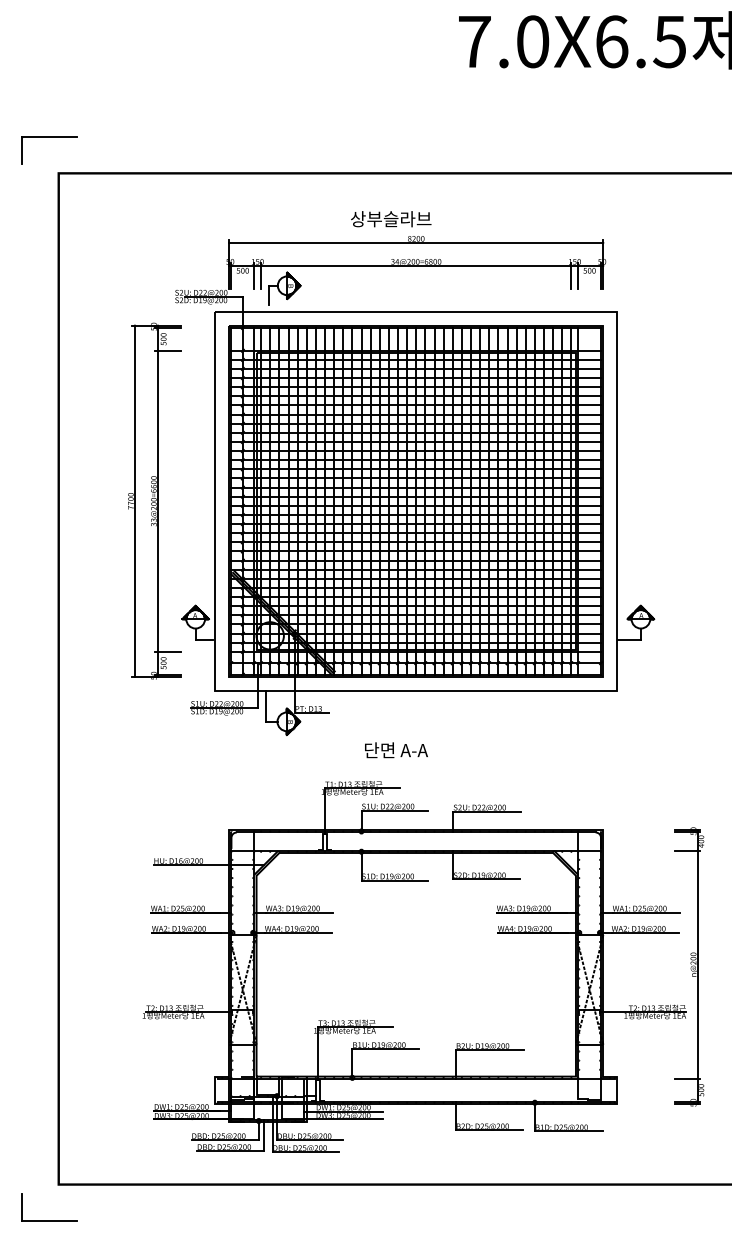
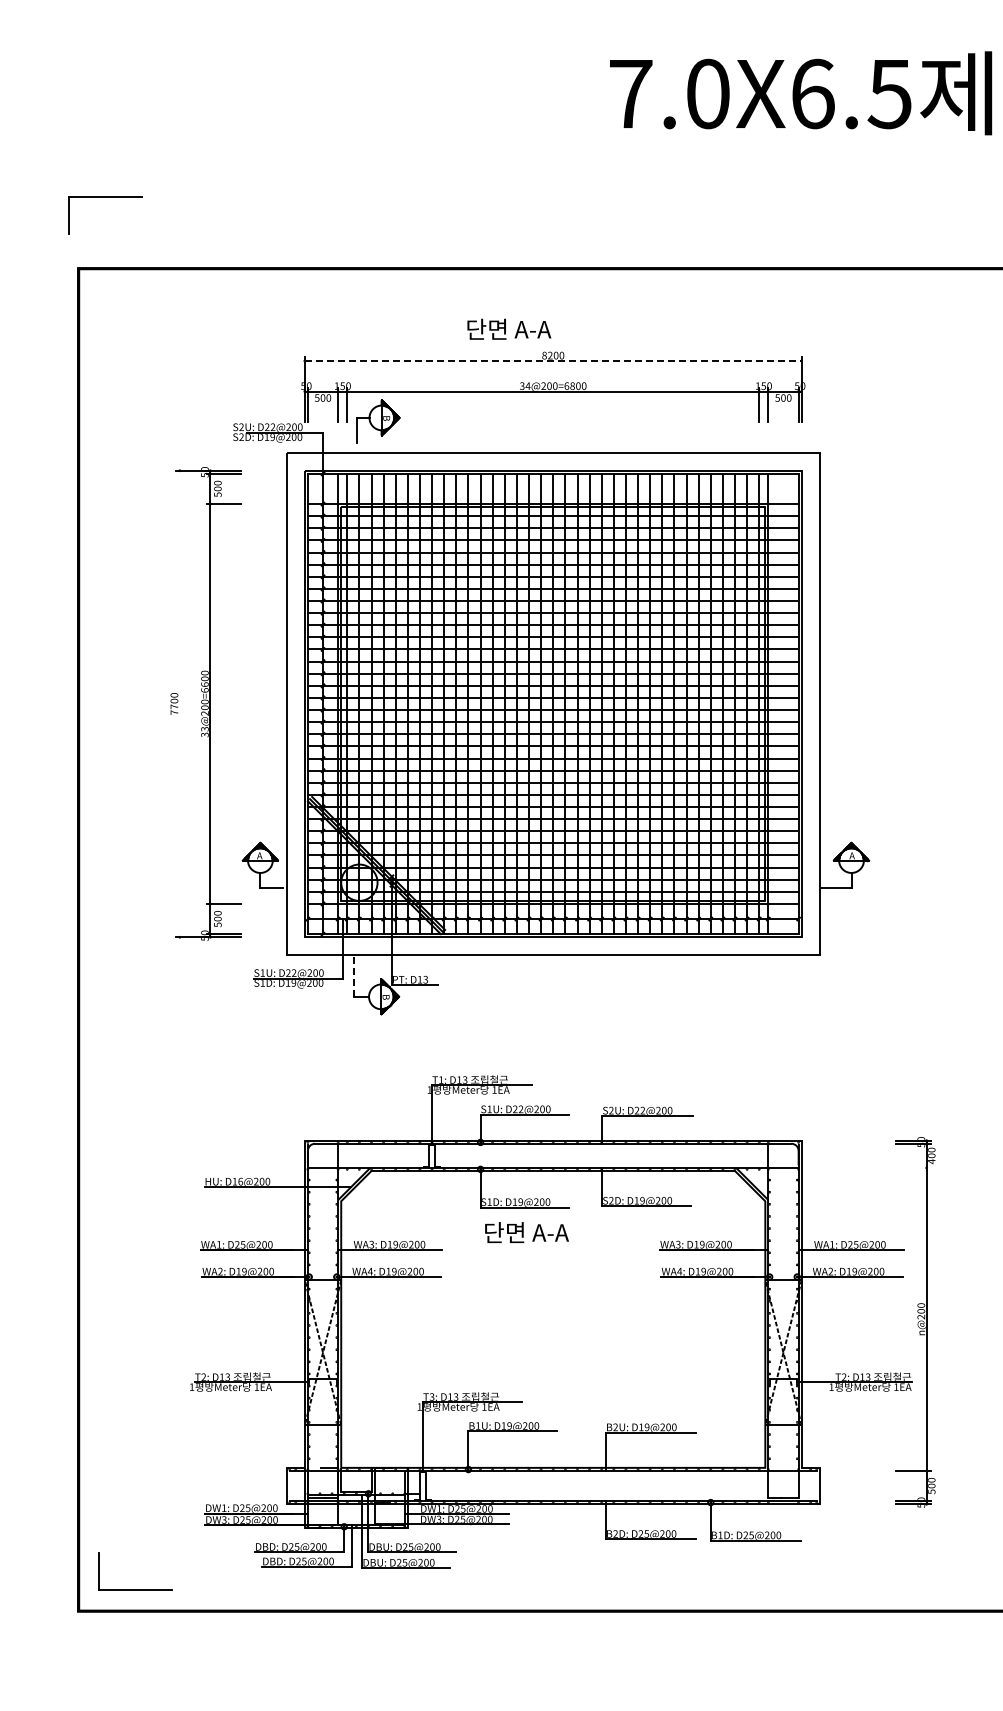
part: (49, 137) -> (105, 197), moved
text: (390, 219) -> (519, 329), 상부슬라브 -> 단면 A-A
line: (416, 242) -> (553, 360), solid -> dashed
line: (134, 500) -> (179, 703), removed
line: (266, 706) -> (354, 976), solid -> dashed
text: (396, 750) -> (526, 1232), moved
line: (687, 850) -> (913, 1167), removed
part: (49, 1220) -> (135, 1589), moved

